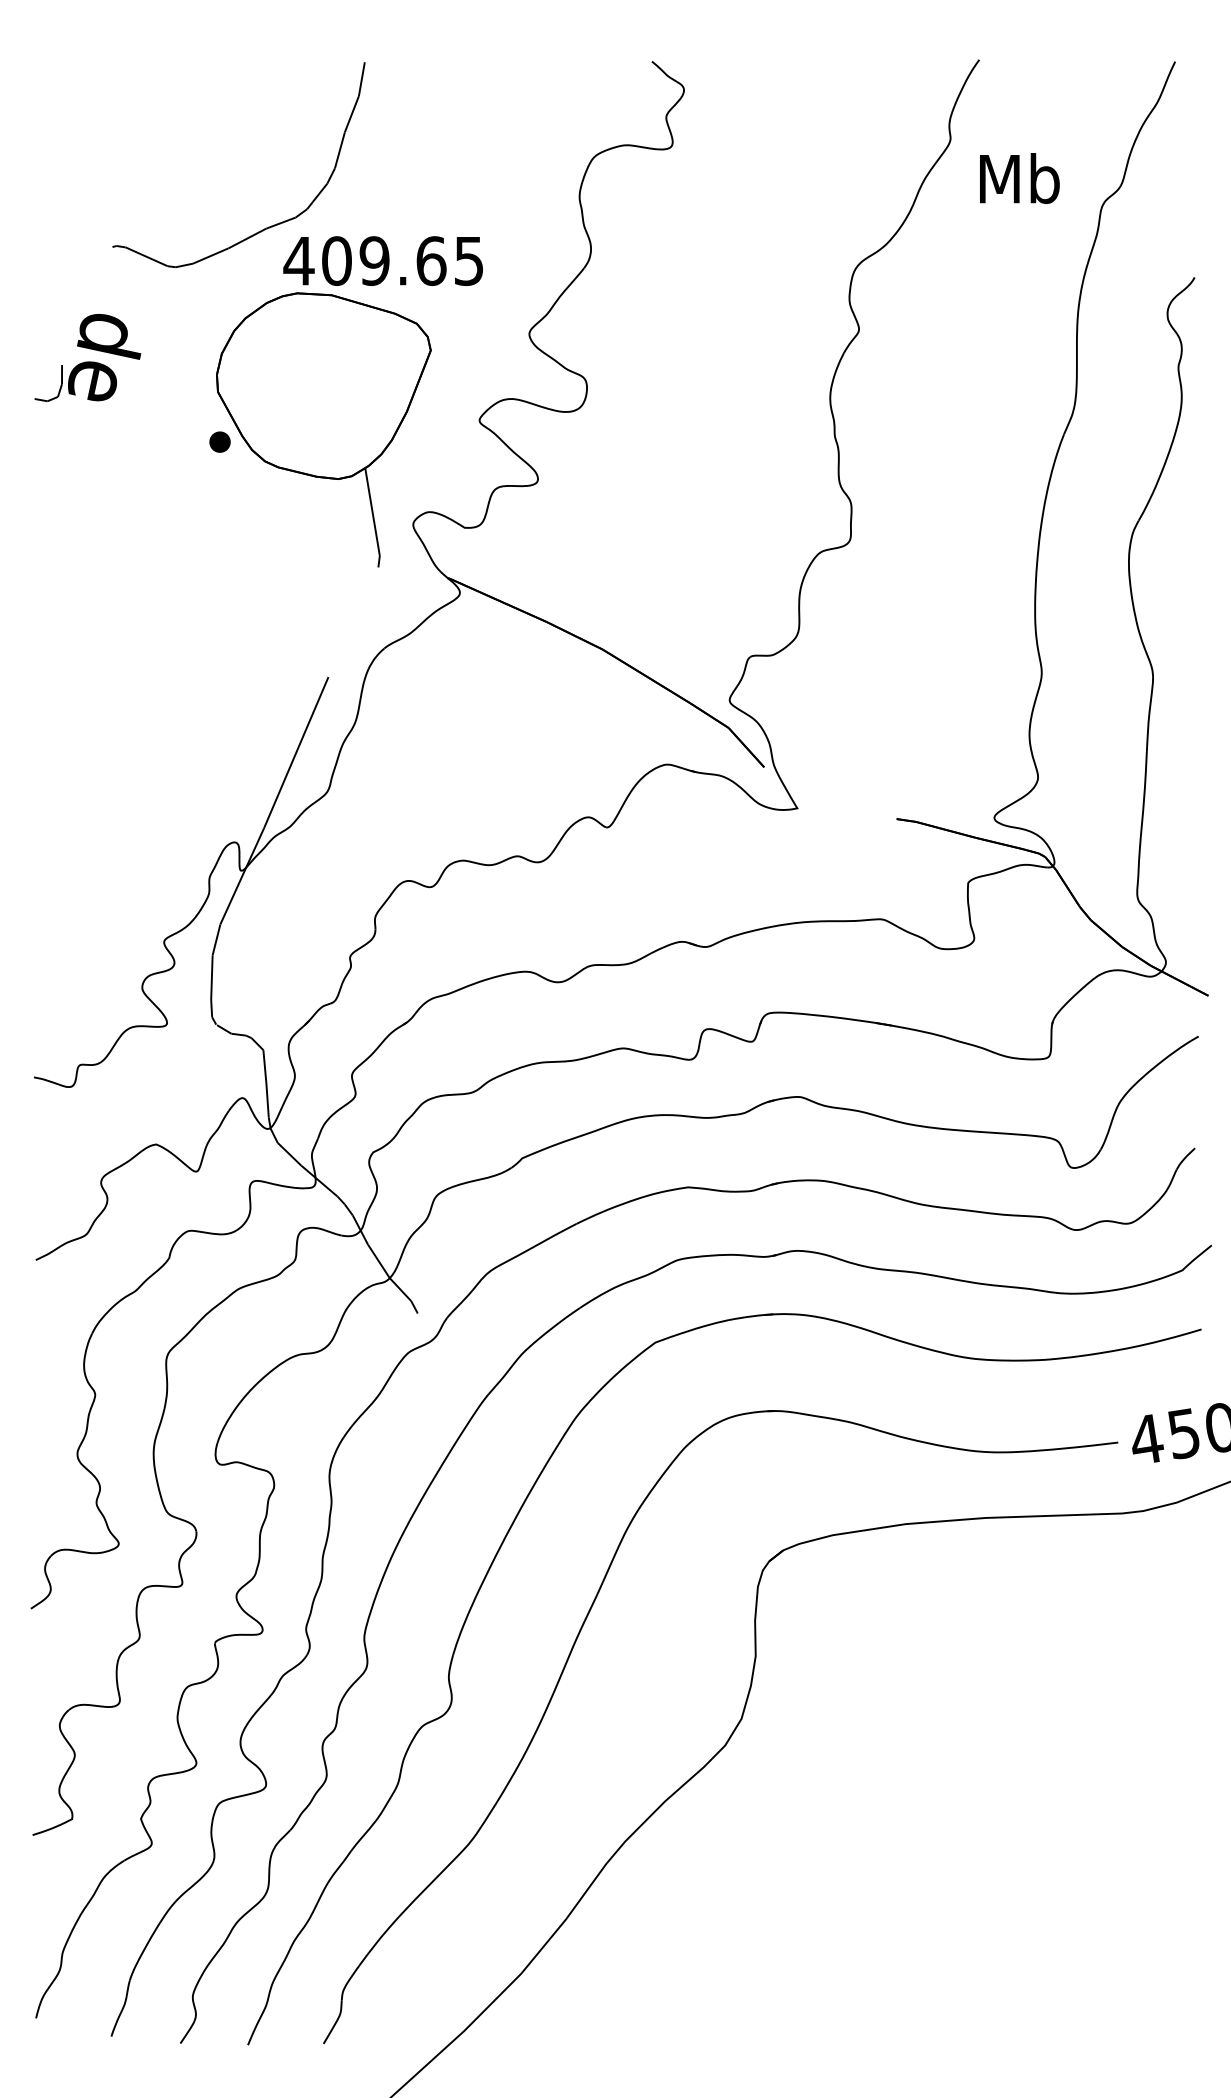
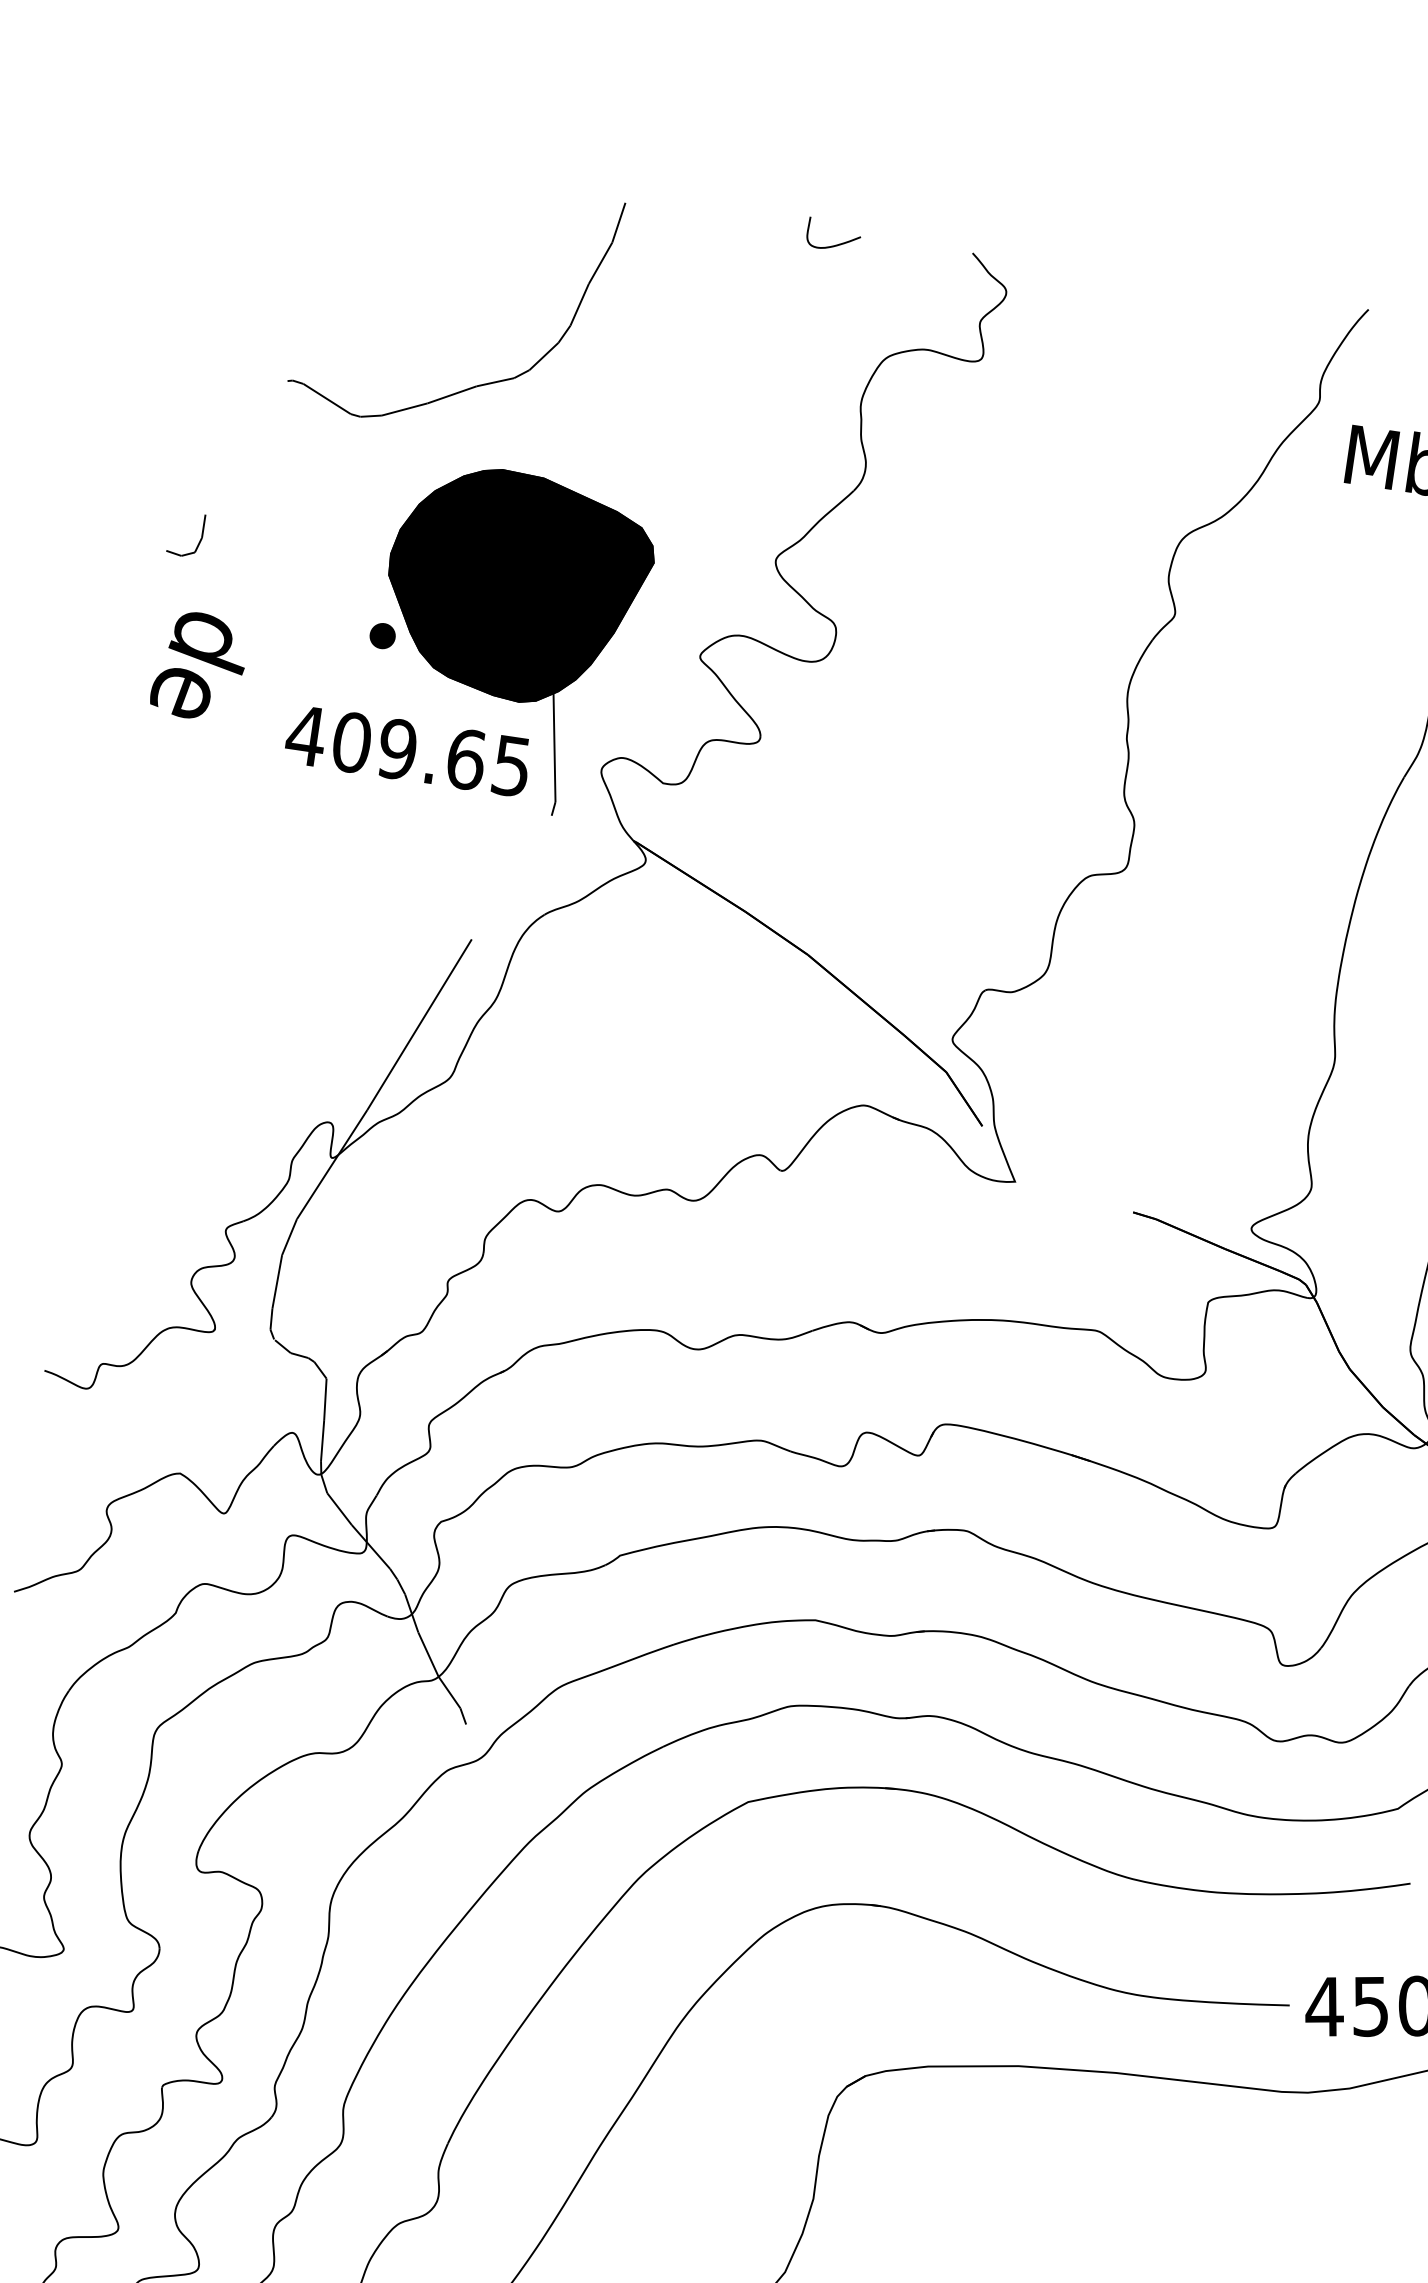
curve: (540, 70) -> (836, 244), added
text: (382, 260) -> (407, 750), moved
text: (104, 357) -> (199, 666), moved
fill: (323, 386) -> (517, 587), added

